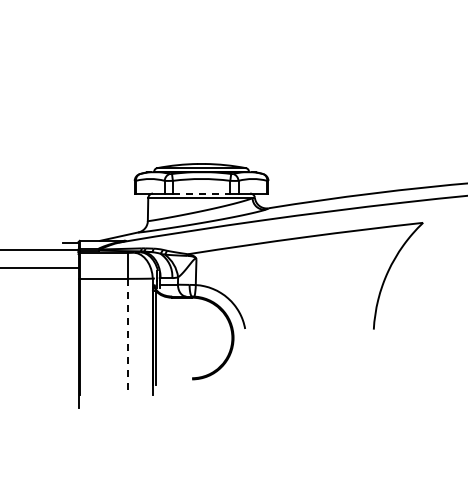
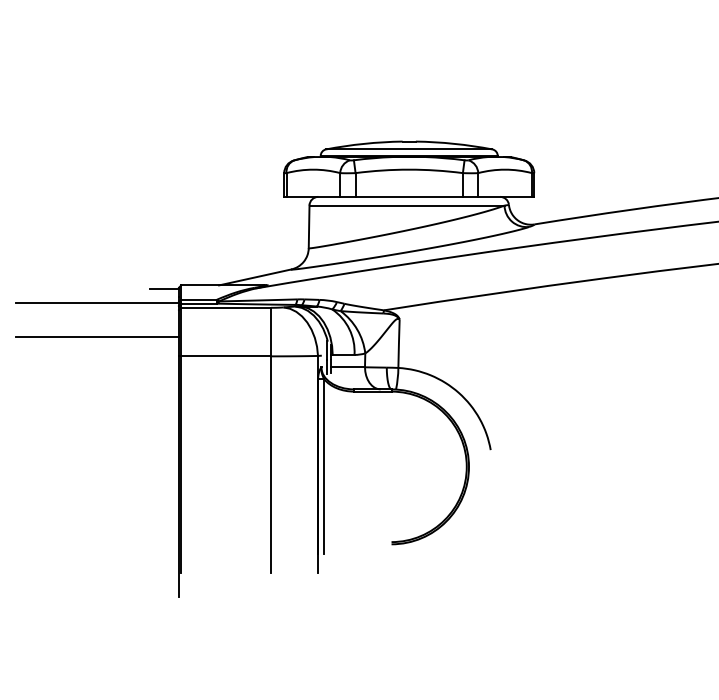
line: (201, 193) -> (409, 196), dashed -> solid
line: (127, 336) -> (270, 464), dashed -> solid

